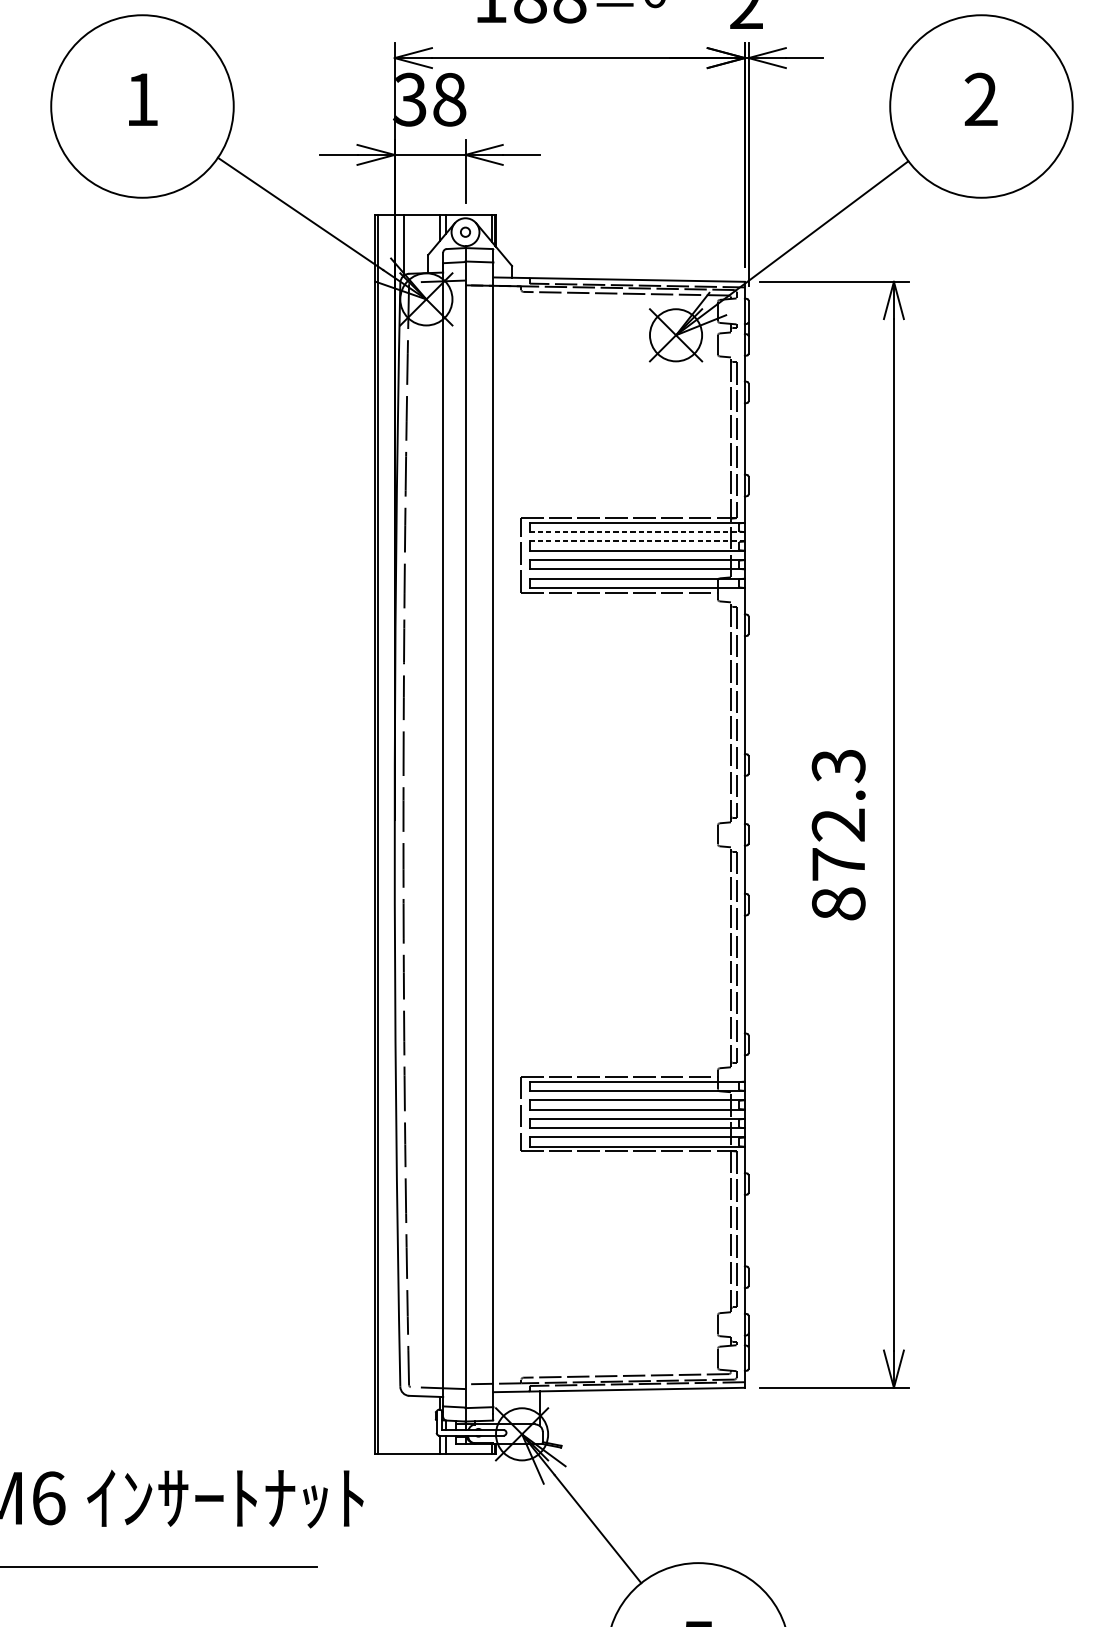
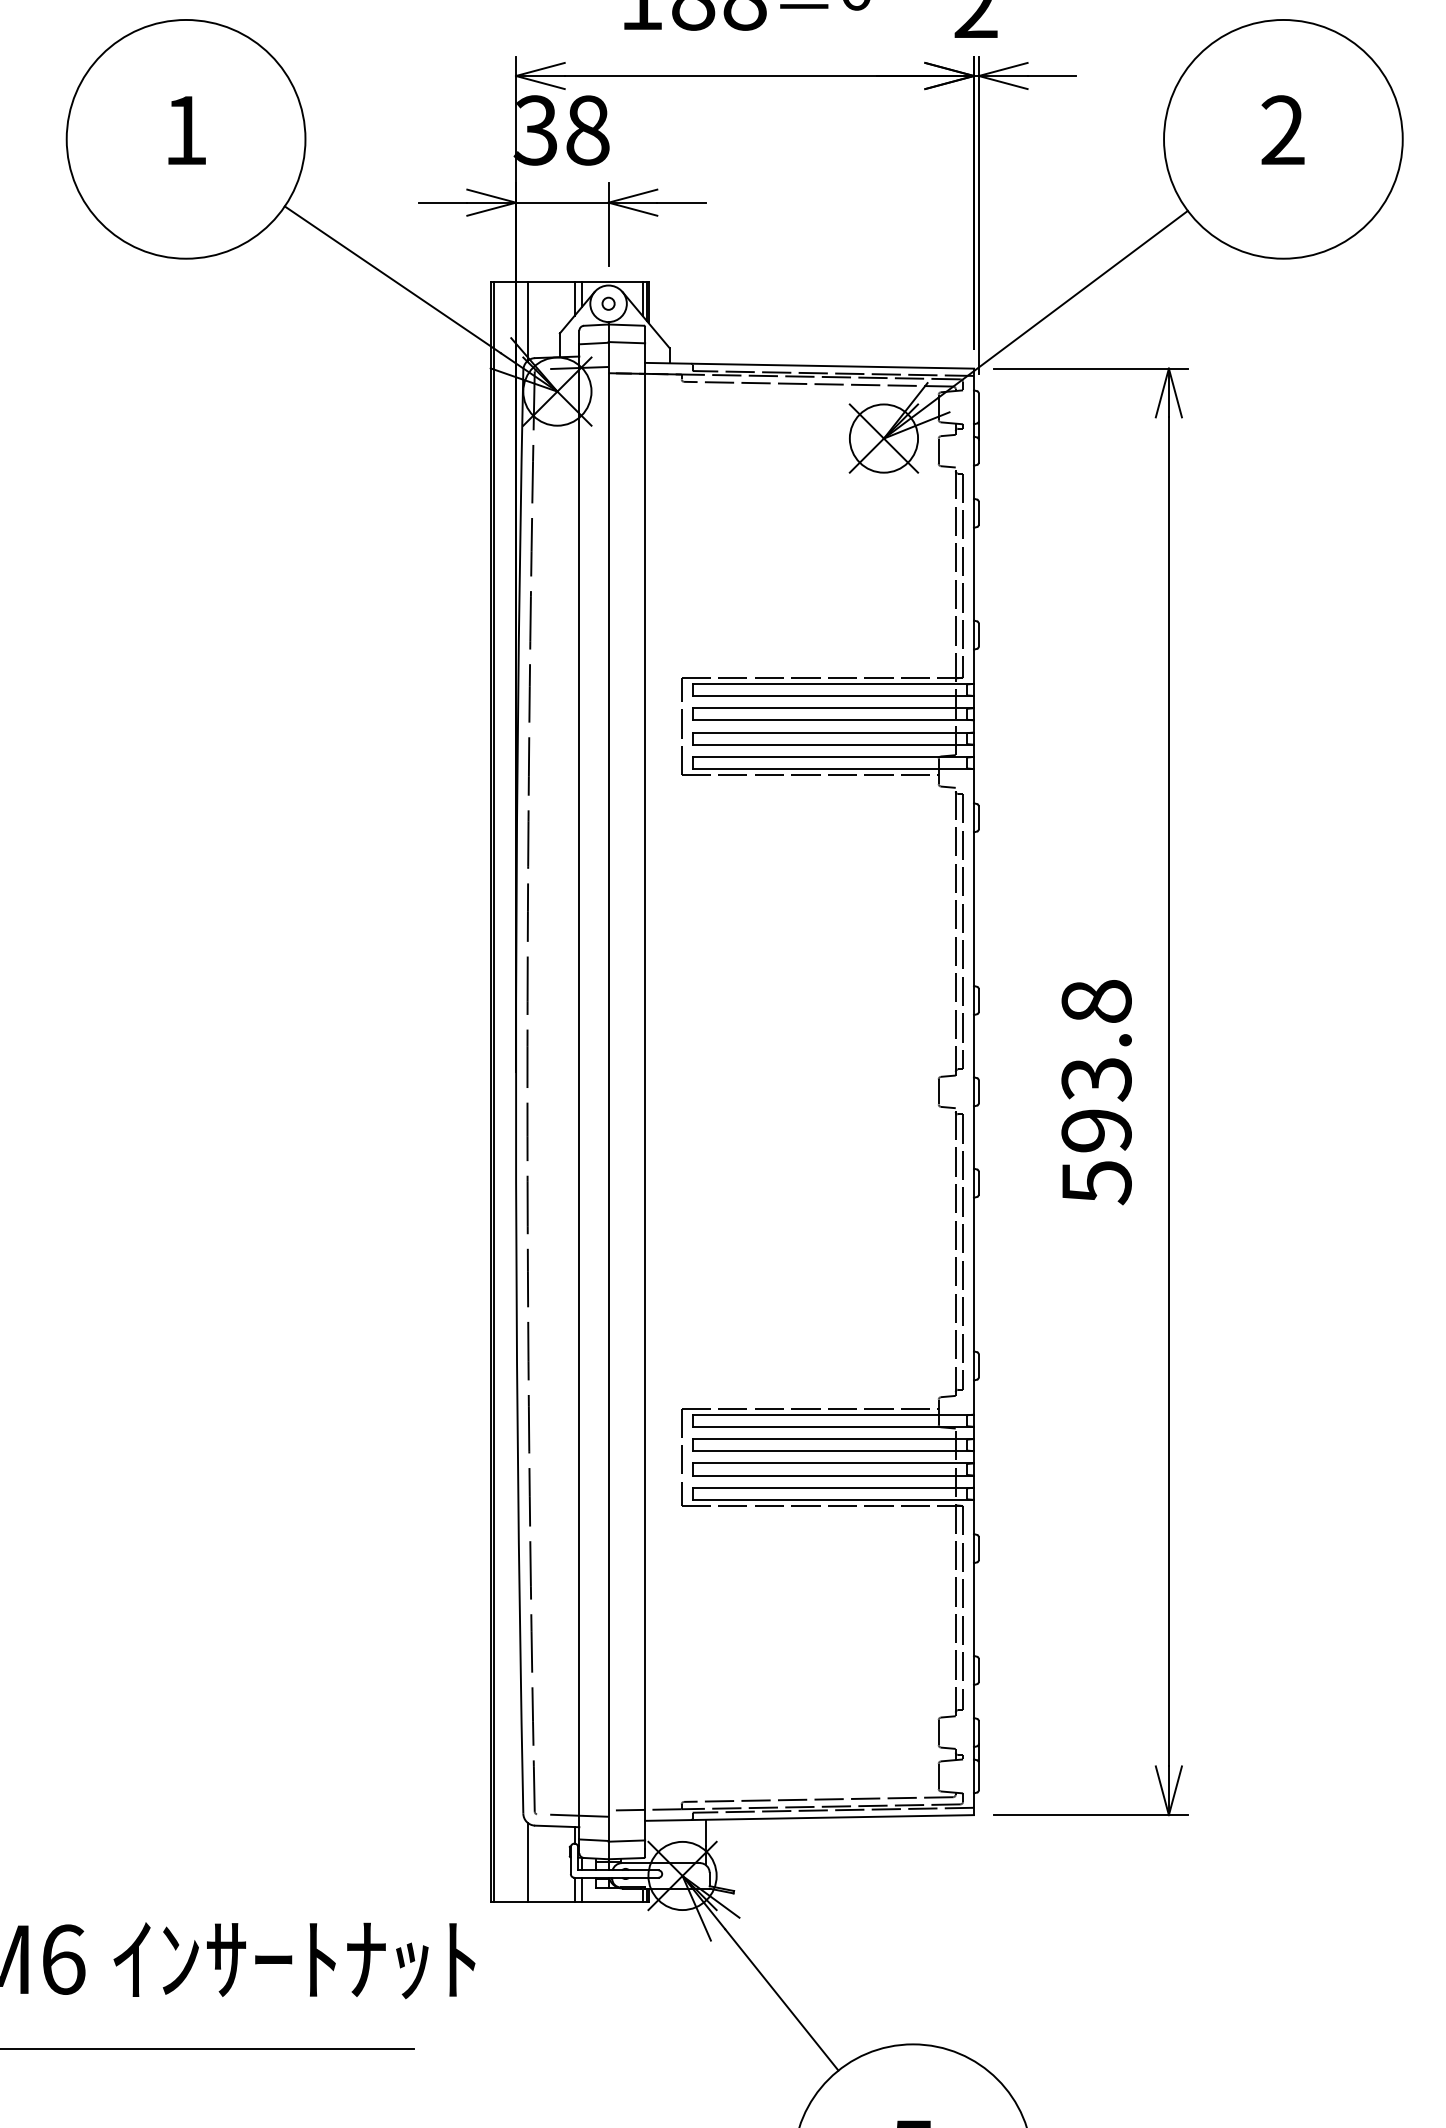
line: (637, 532) -> (833, 696), dashed -> solid
line: (637, 541) -> (833, 708), dashed -> solid
text: (838, 835) -> (1096, 1092), 872.3 -> 593.8
line: (403, 1424) -> (527, 1862), added

